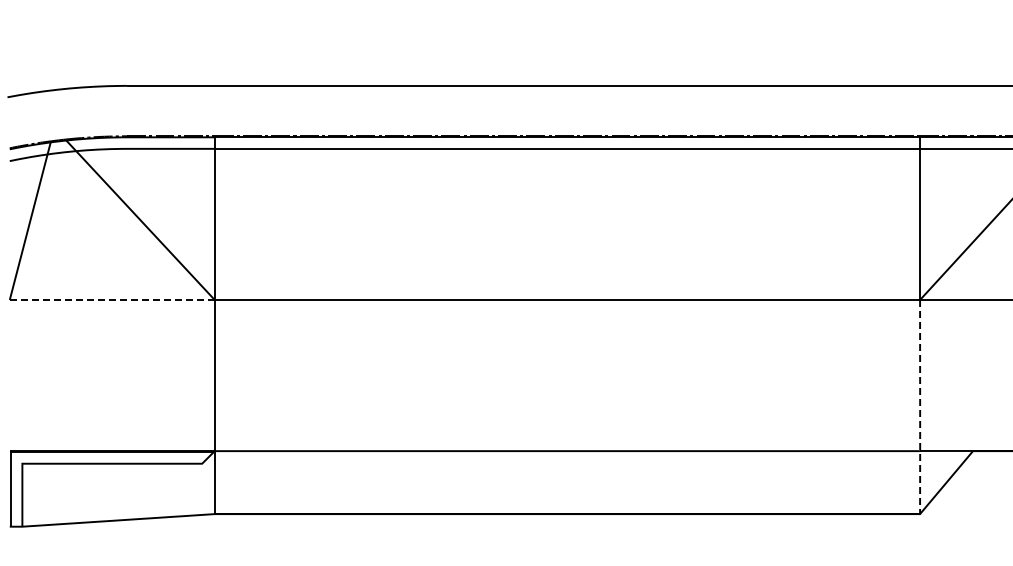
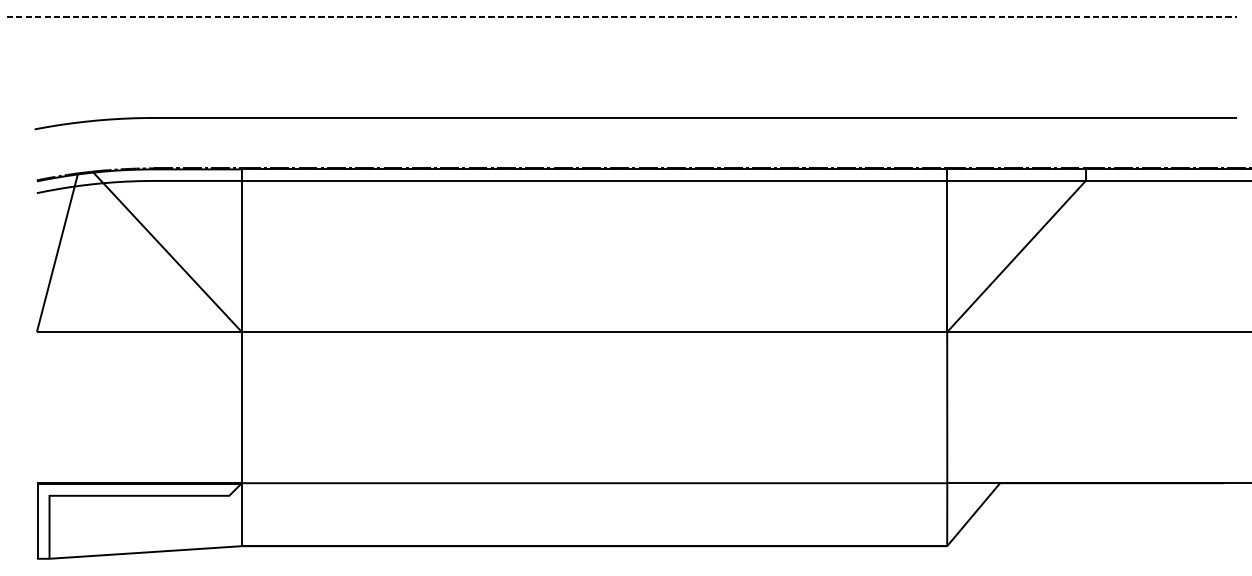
line: (112, 300) -> (139, 332), dashed -> solid
line: (920, 408) -> (947, 440), dashed -> solid

